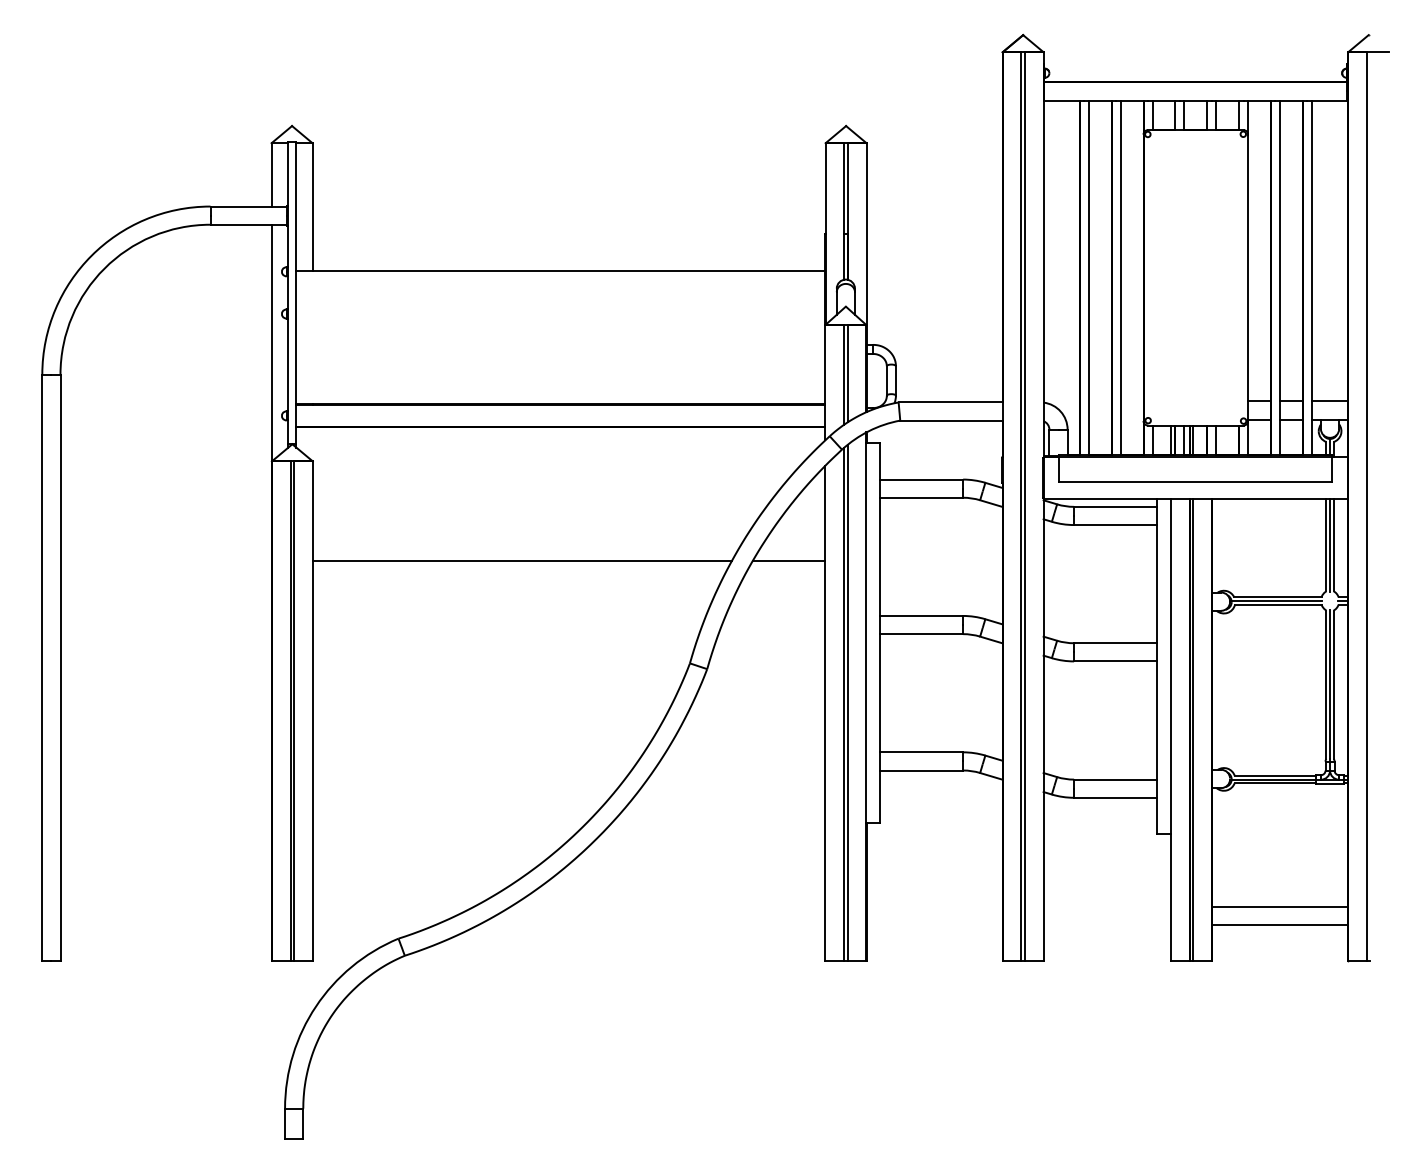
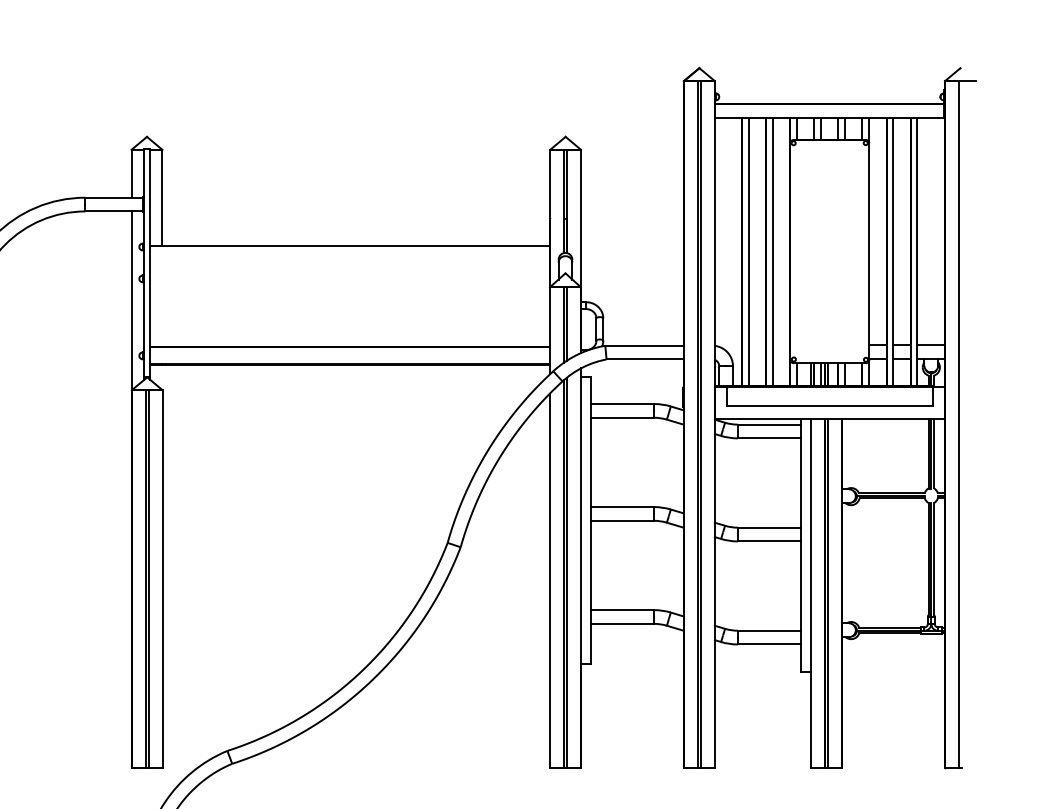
line: (521, 560) -> (320, 465), removed
line: (788, 560) -> (522, 465), removed
line: (1279, 906) -> (893, 726), removed
line: (1279, 925) -> (893, 740), removed

